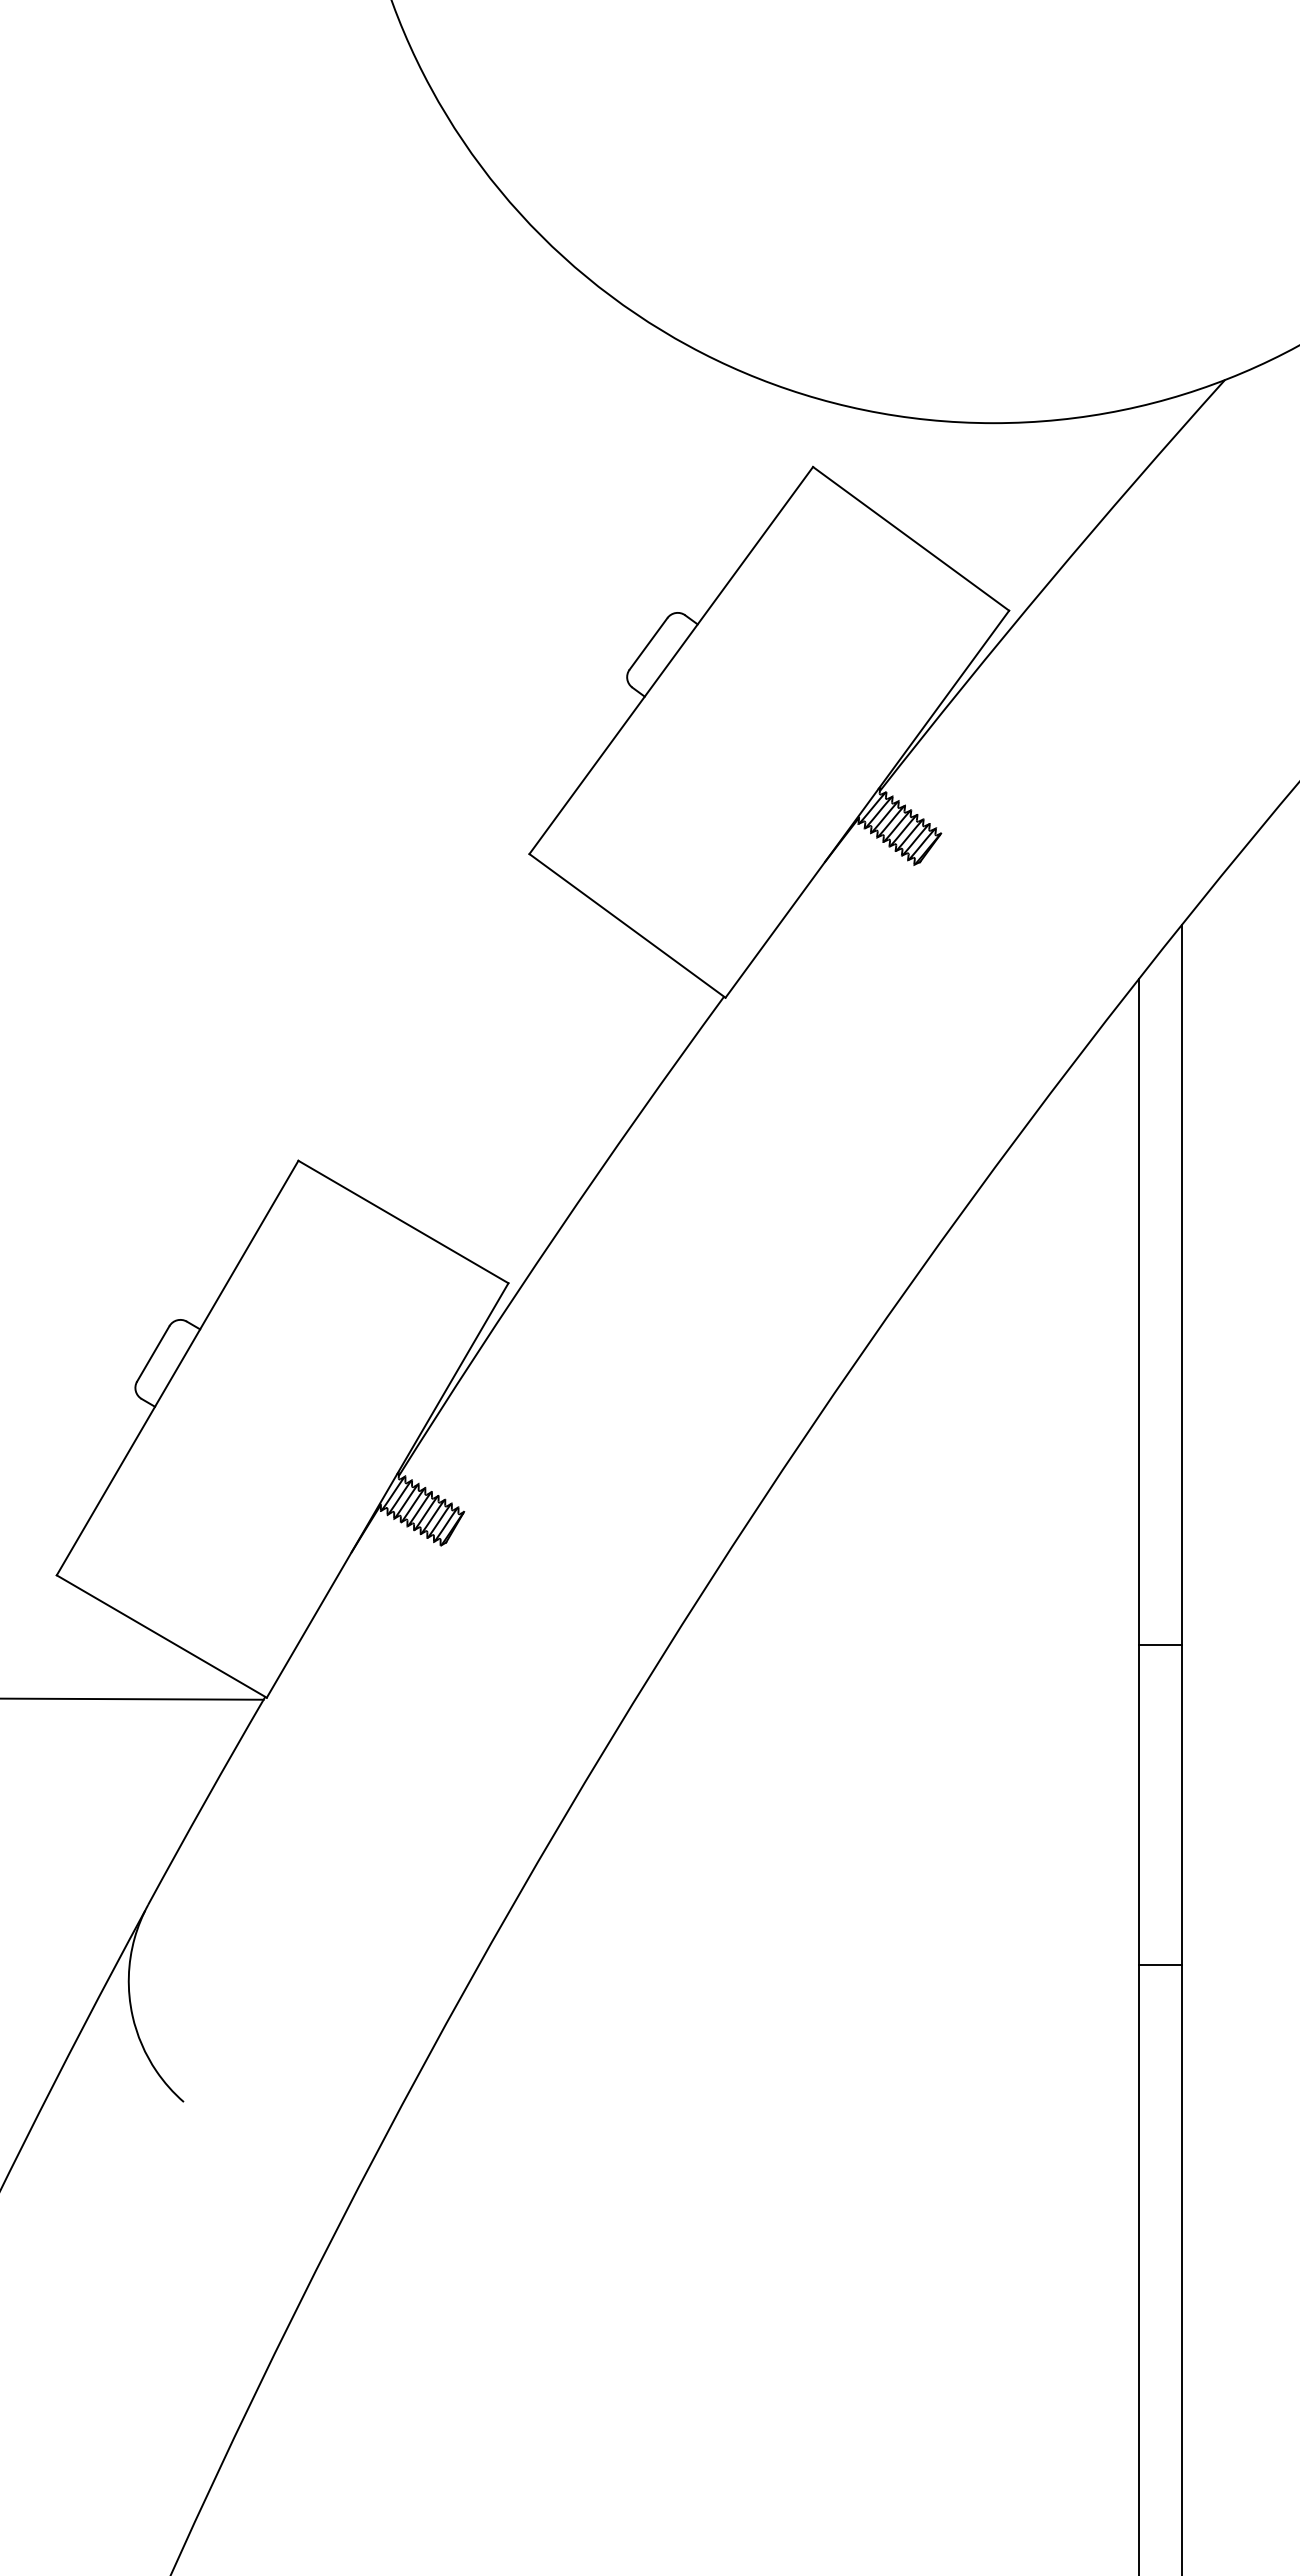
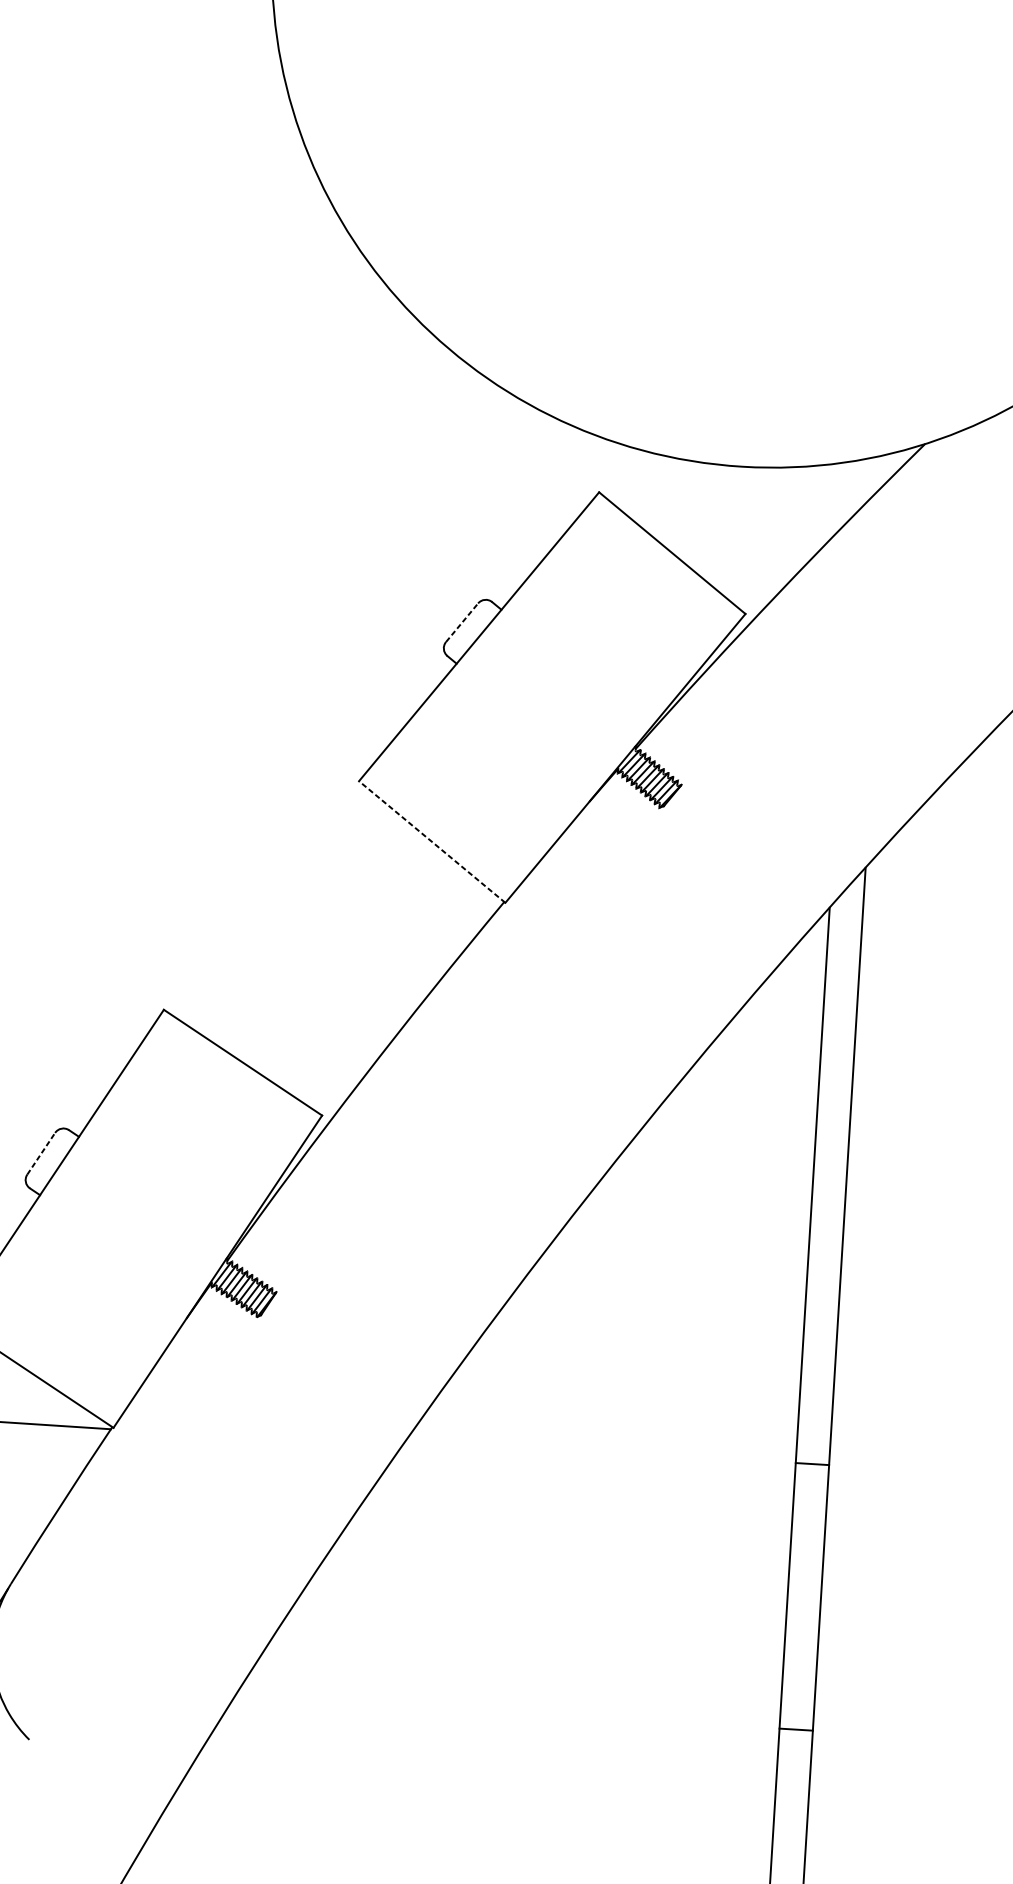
line: (648, 643) -> (462, 622), solid -> dashed
line: (627, 925) -> (432, 841), solid -> dashed
line: (153, 1353) -> (41, 1153), solid -> dashed
line: (1160, 1645) -> (812, 1464), moved
line: (1160, 1965) -> (795, 1729), moved

